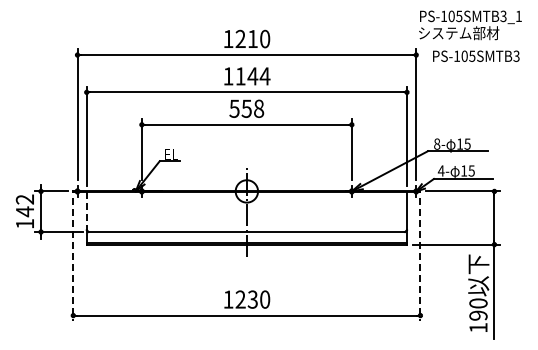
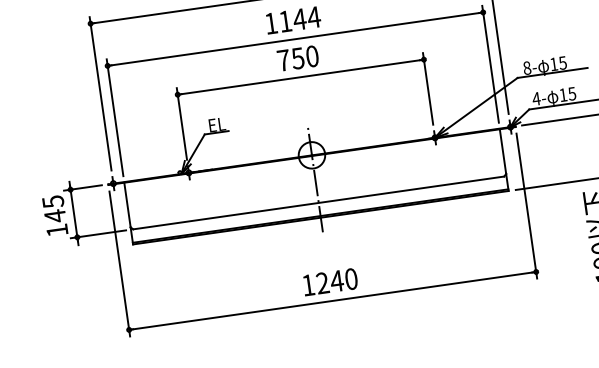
text: (246, 108) -> (297, 58), 558 -> 750
text: (24, 199) -> (52, 201), 142 -> 145
line: (86, 211) -> (127, 205), dashed -> solid
line: (73, 259) -> (120, 264), dashed -> solid
line: (420, 259) -> (526, 206), dashed -> solid
text: (252, 299) -> (336, 281), 1230 -> 1240

